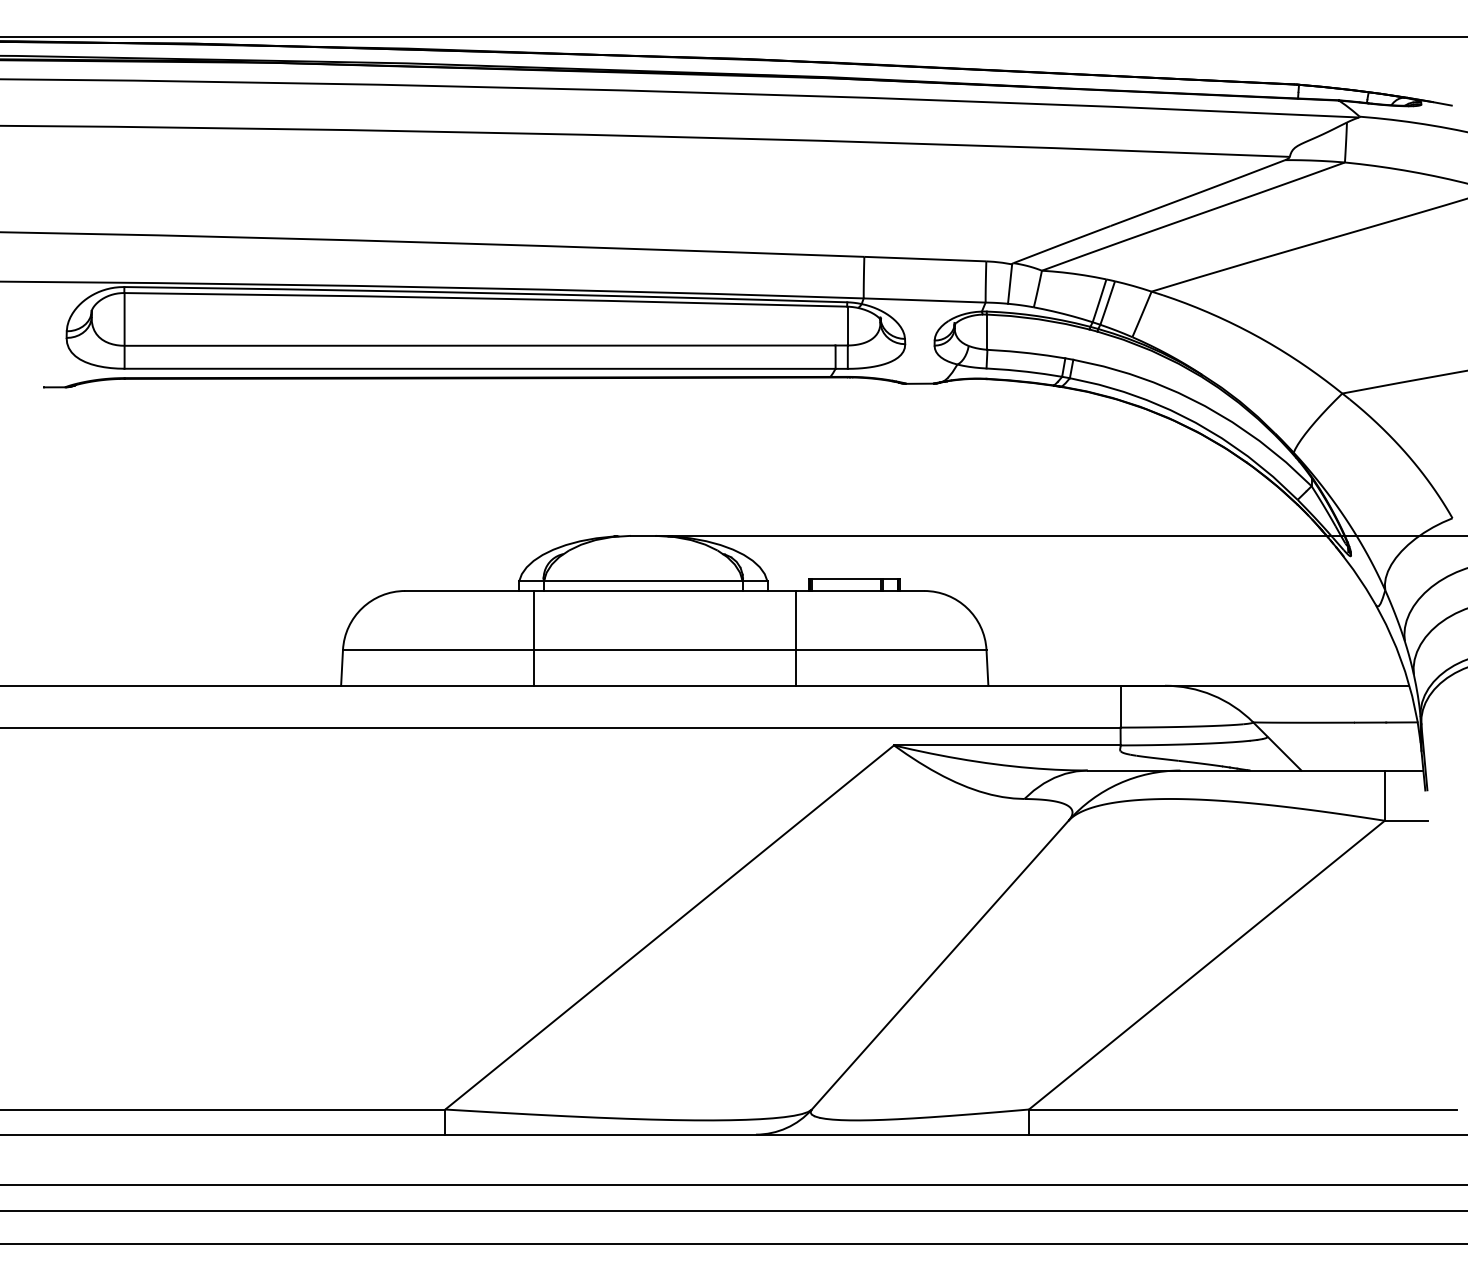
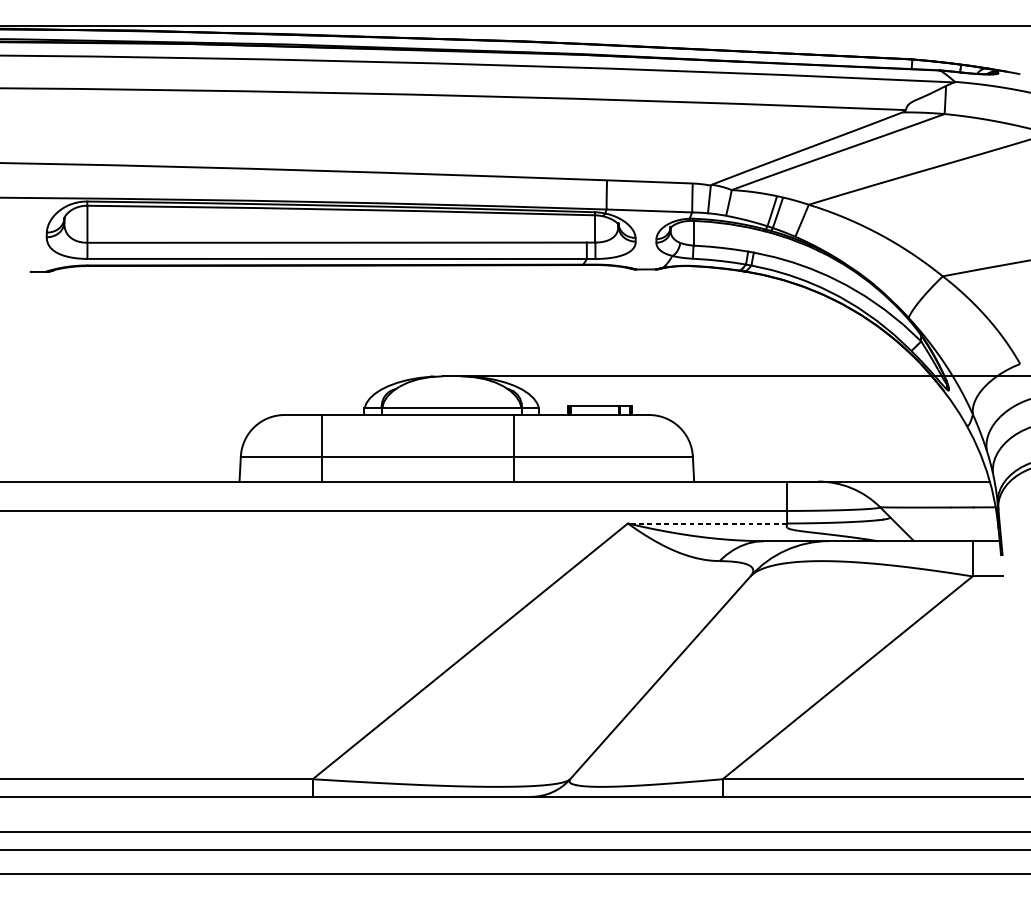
line: (533, 638) -> (321, 448), moved
line: (795, 638) -> (513, 448), moved
line: (1006, 745) -> (706, 523), solid -> dashed

